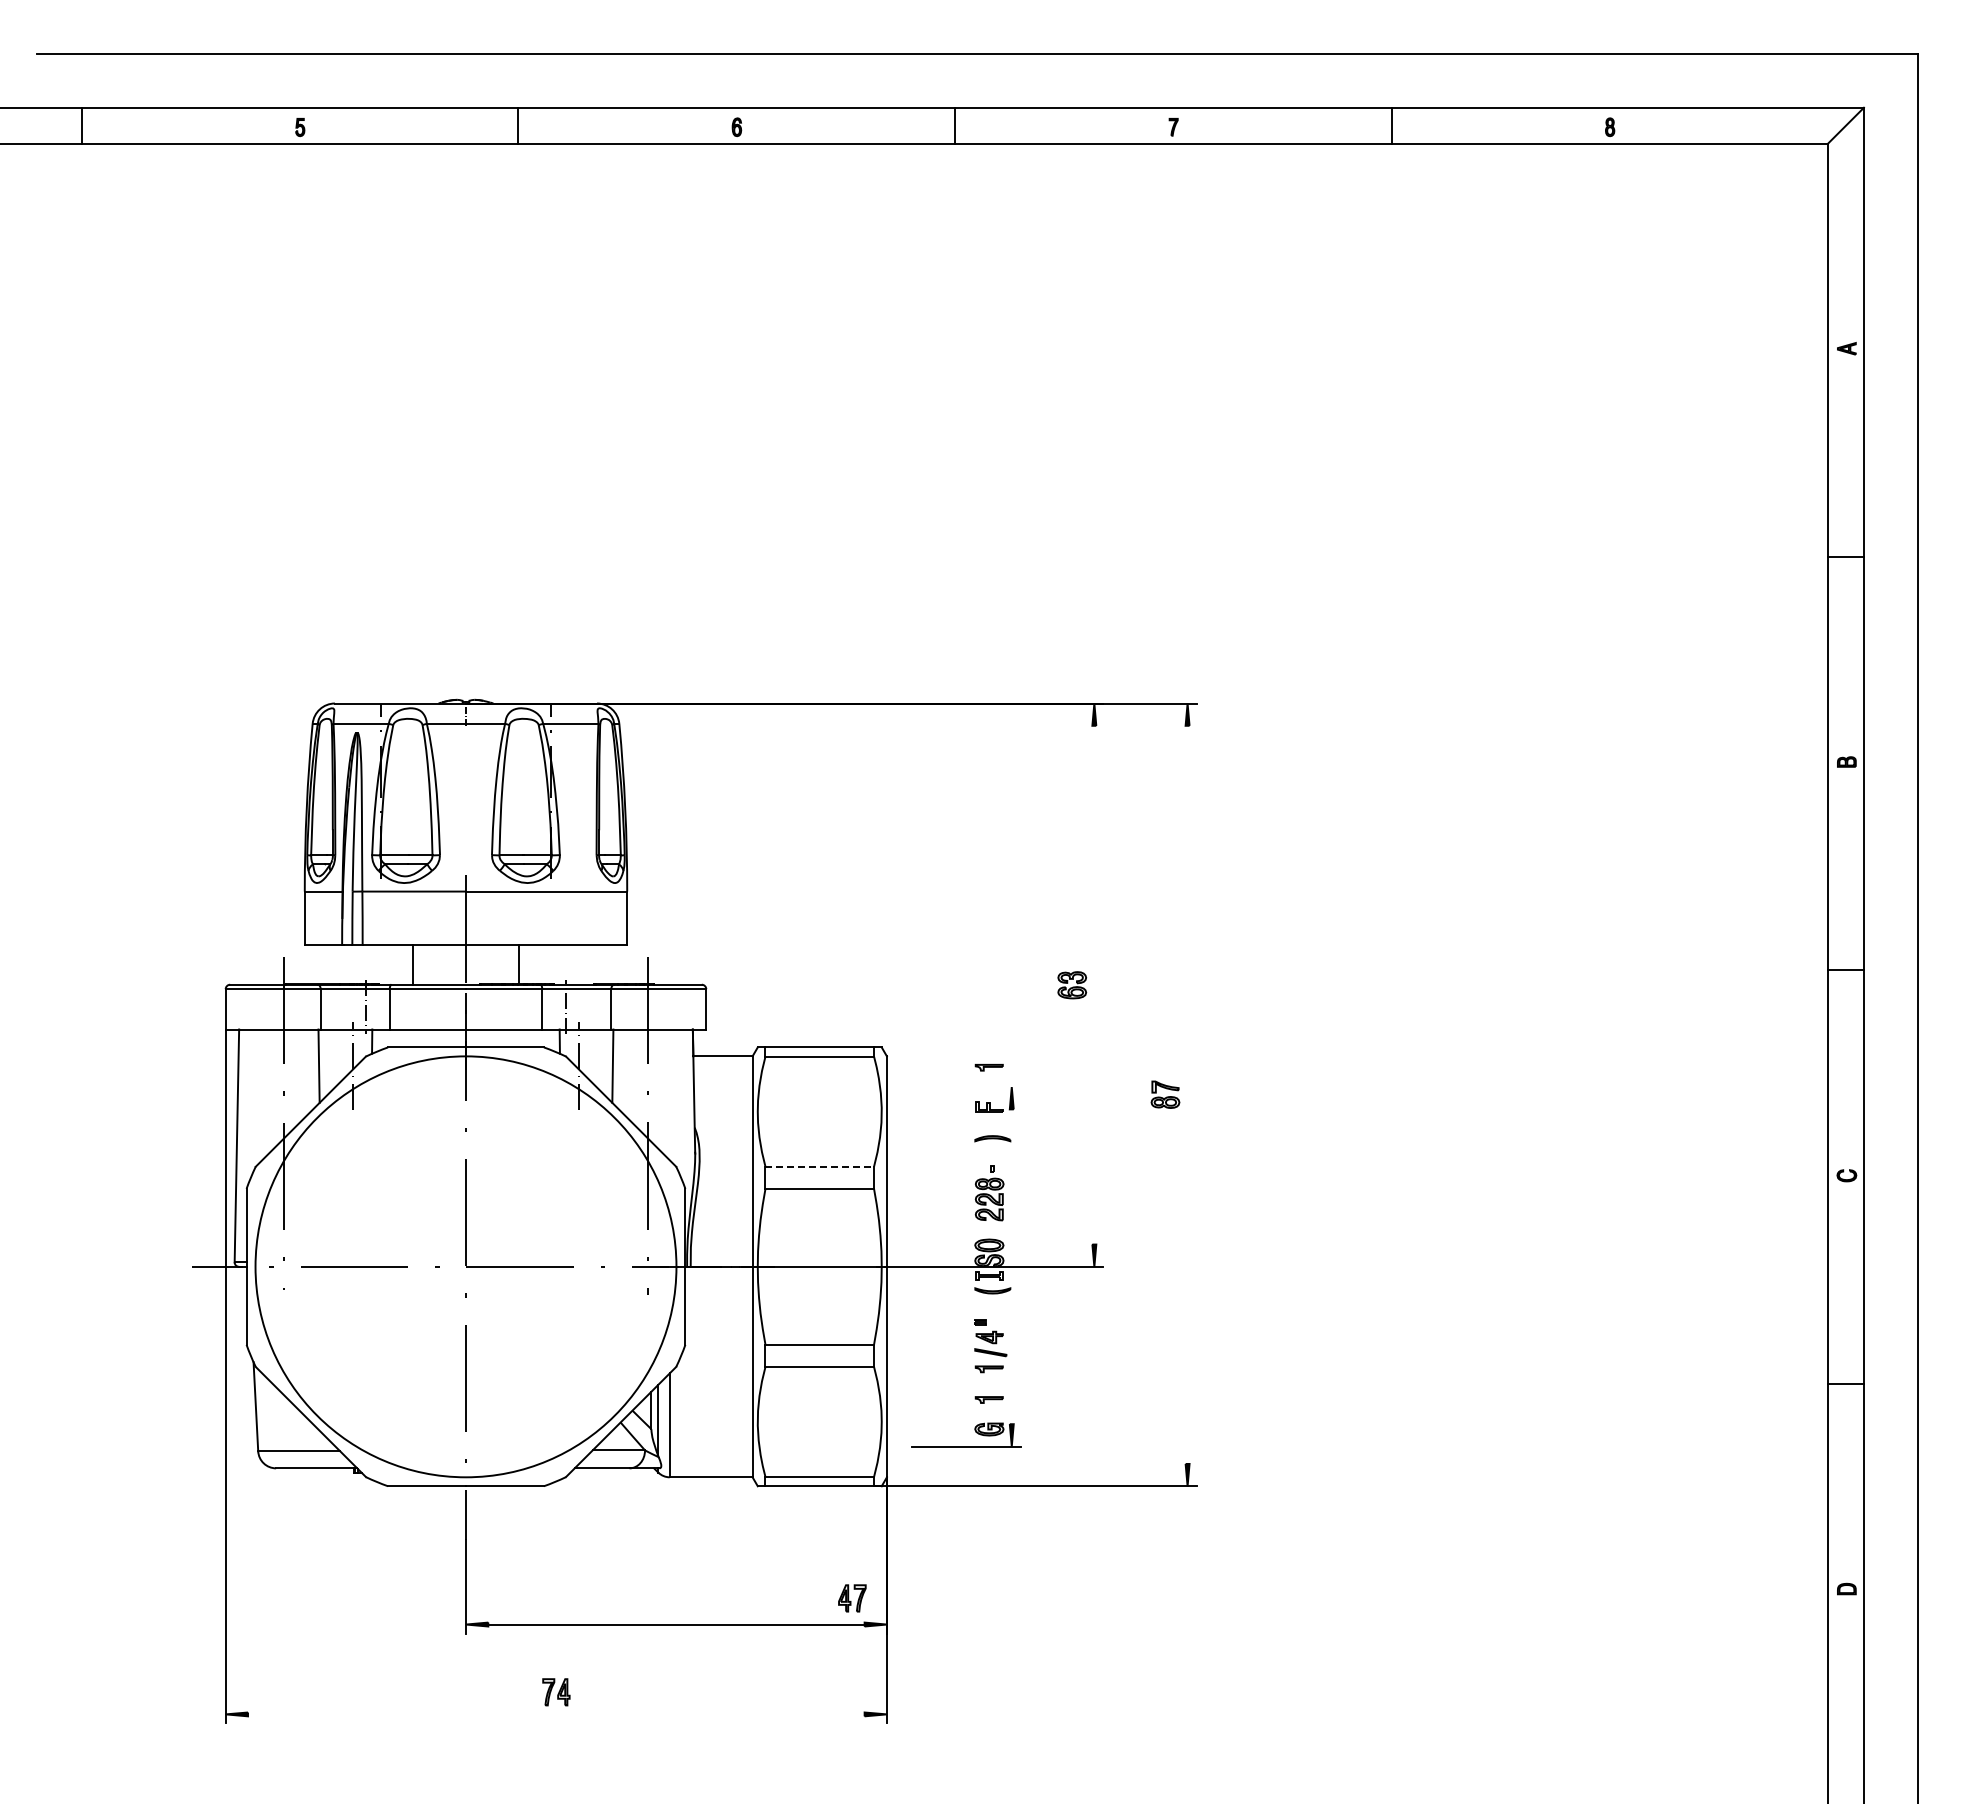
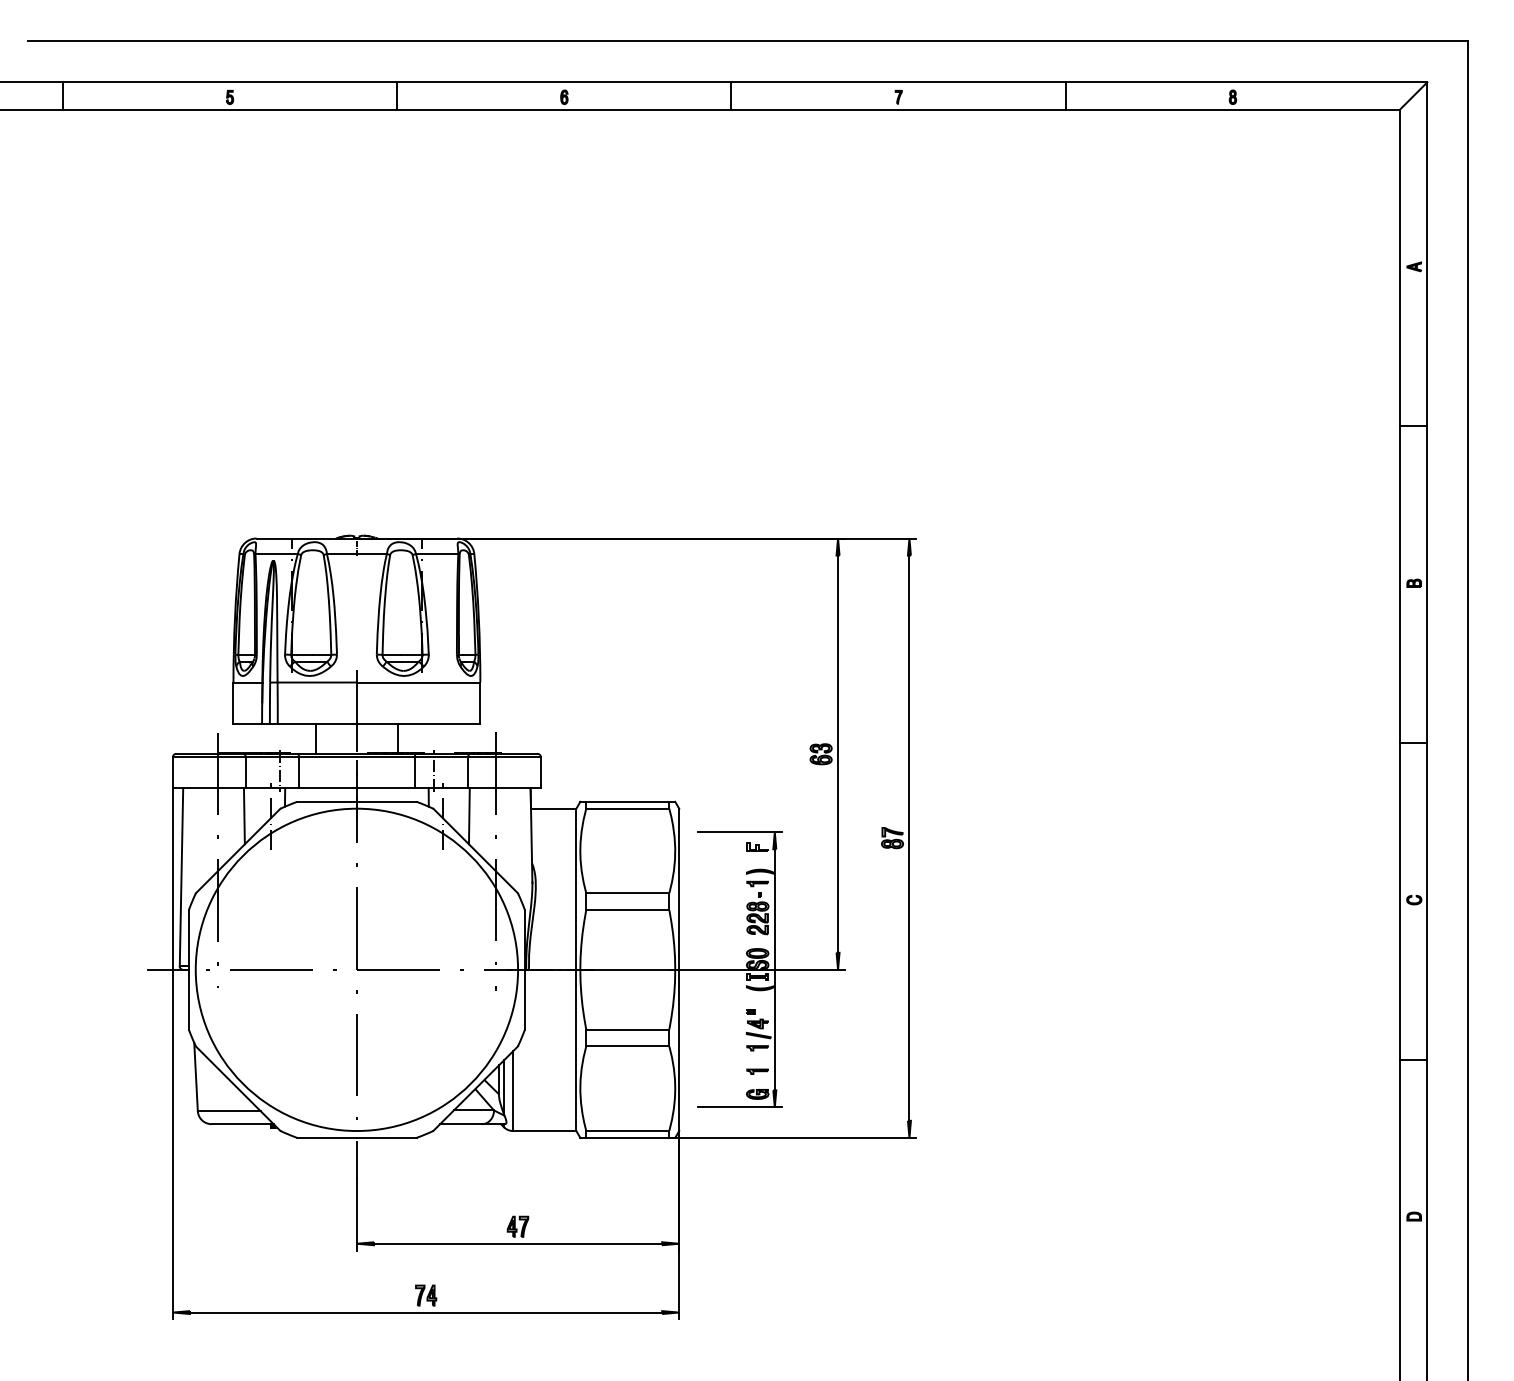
line: (1094, 984) -> (838, 753), added
part: (988, 1067) -> (757, 883), moved
line: (965, 1087) -> (739, 832), added
line: (1187, 1094) -> (909, 837), added
line: (820, 1166) -> (628, 893), dashed -> solid
line: (1011, 1266) -> (774, 969), added
part: (852, 1598) -> (518, 1226), moved
line: (556, 1714) -> (426, 1312), added

